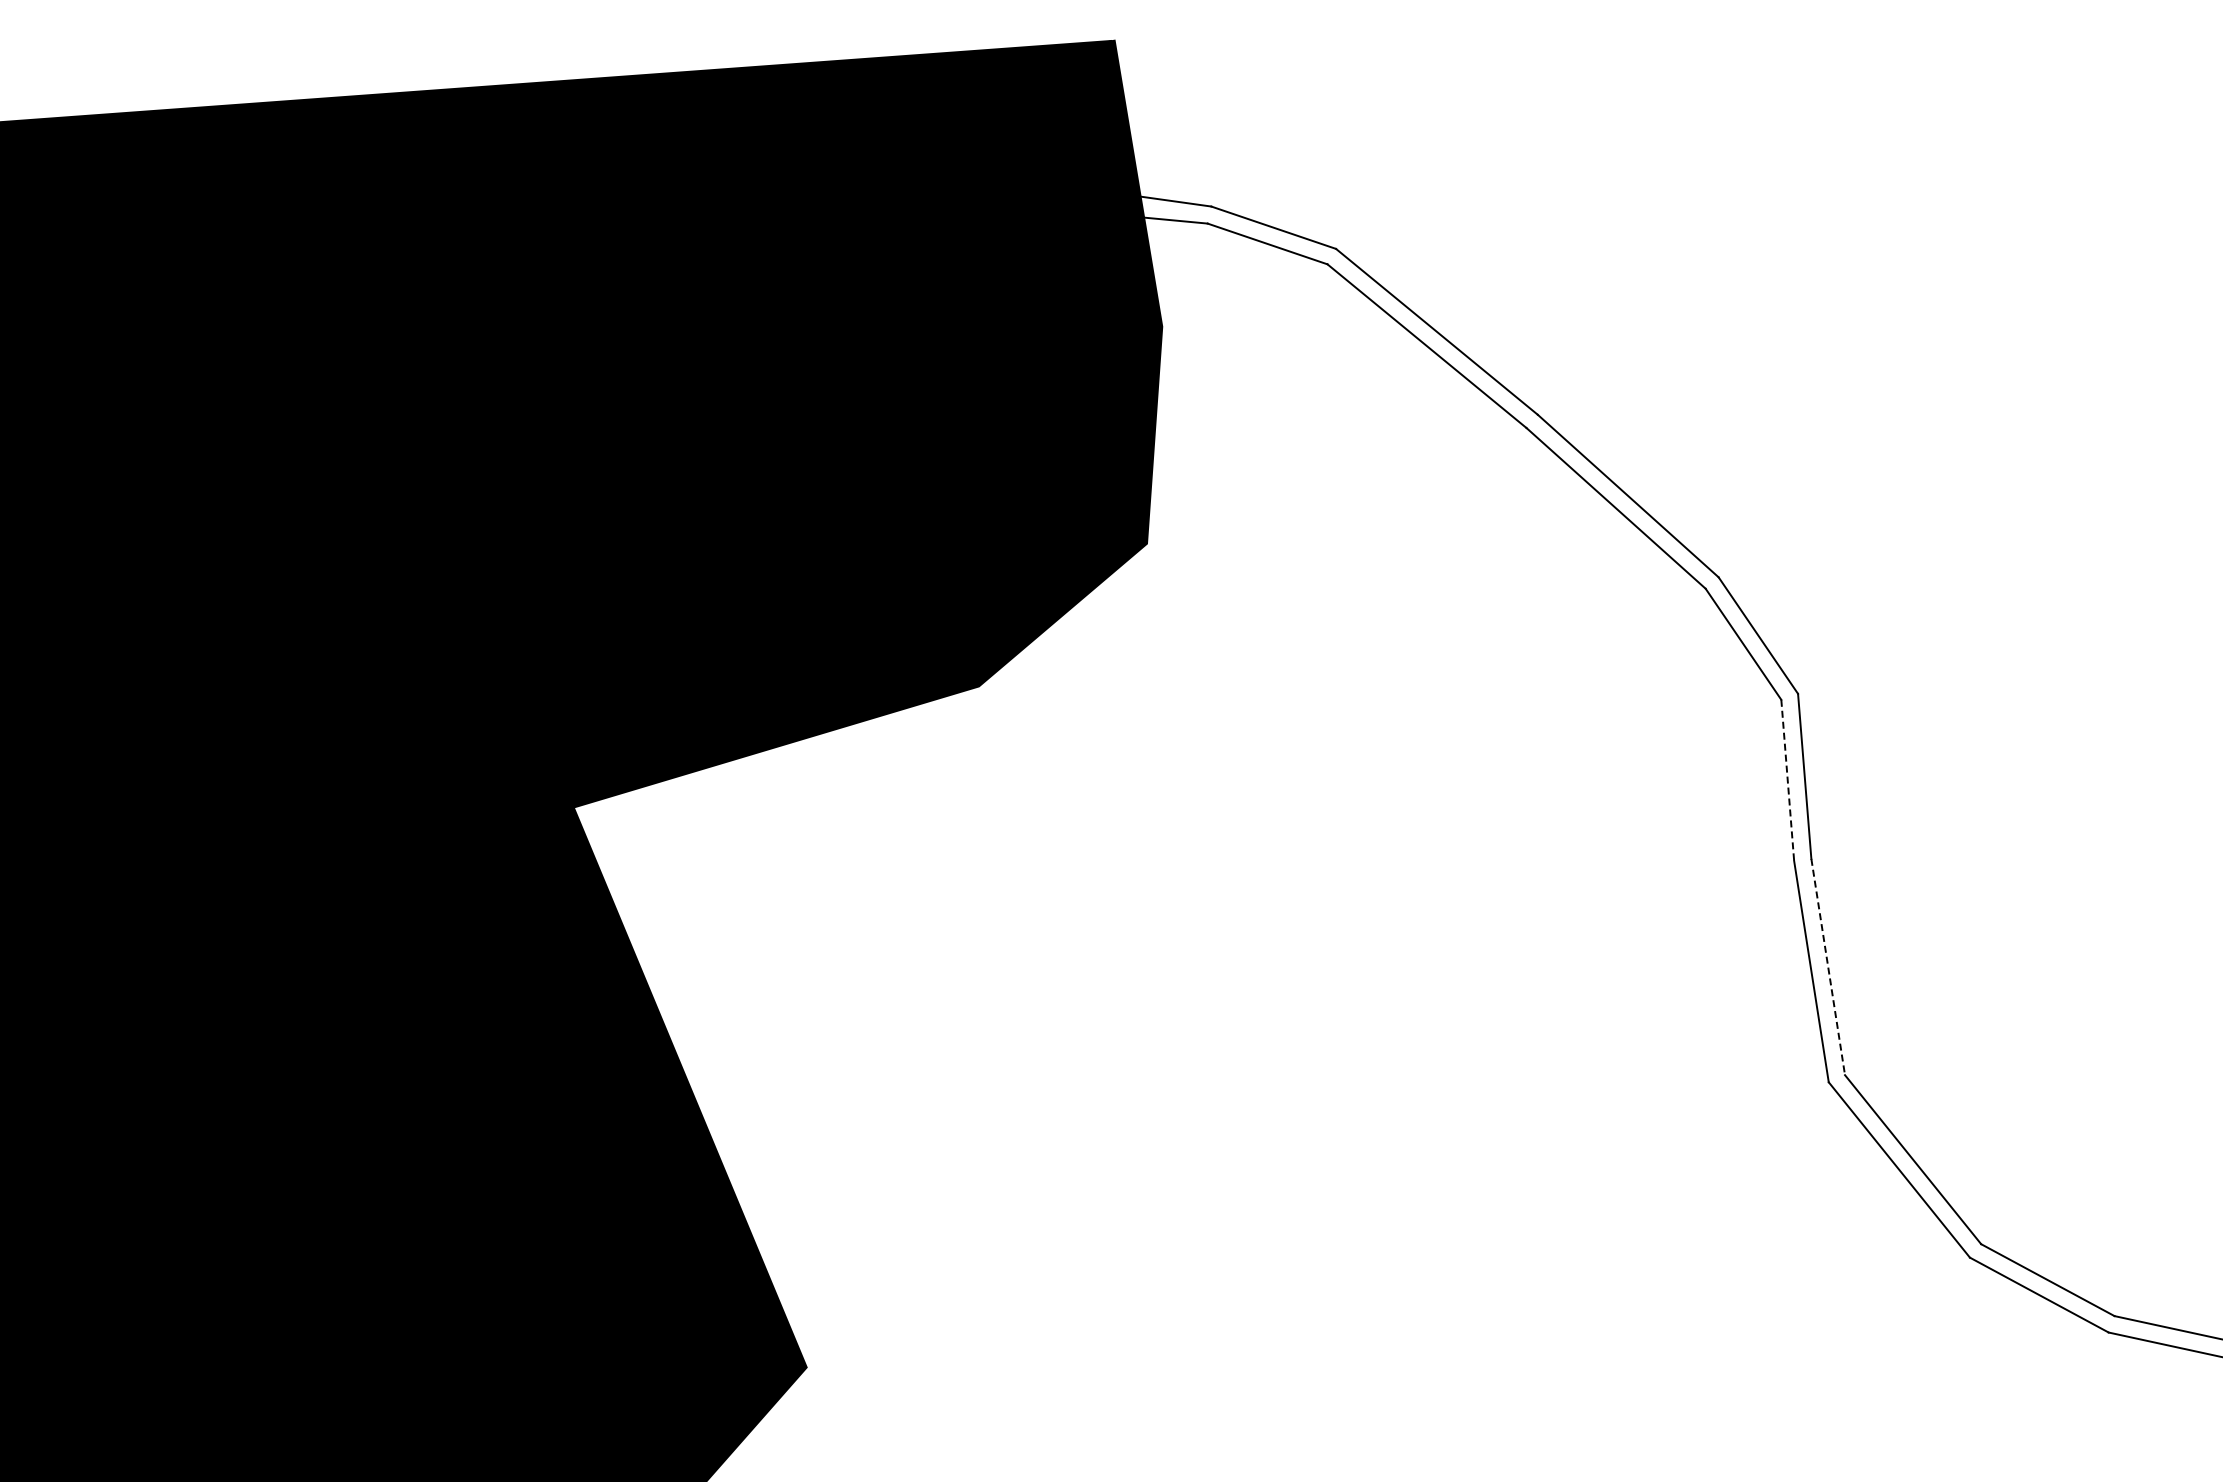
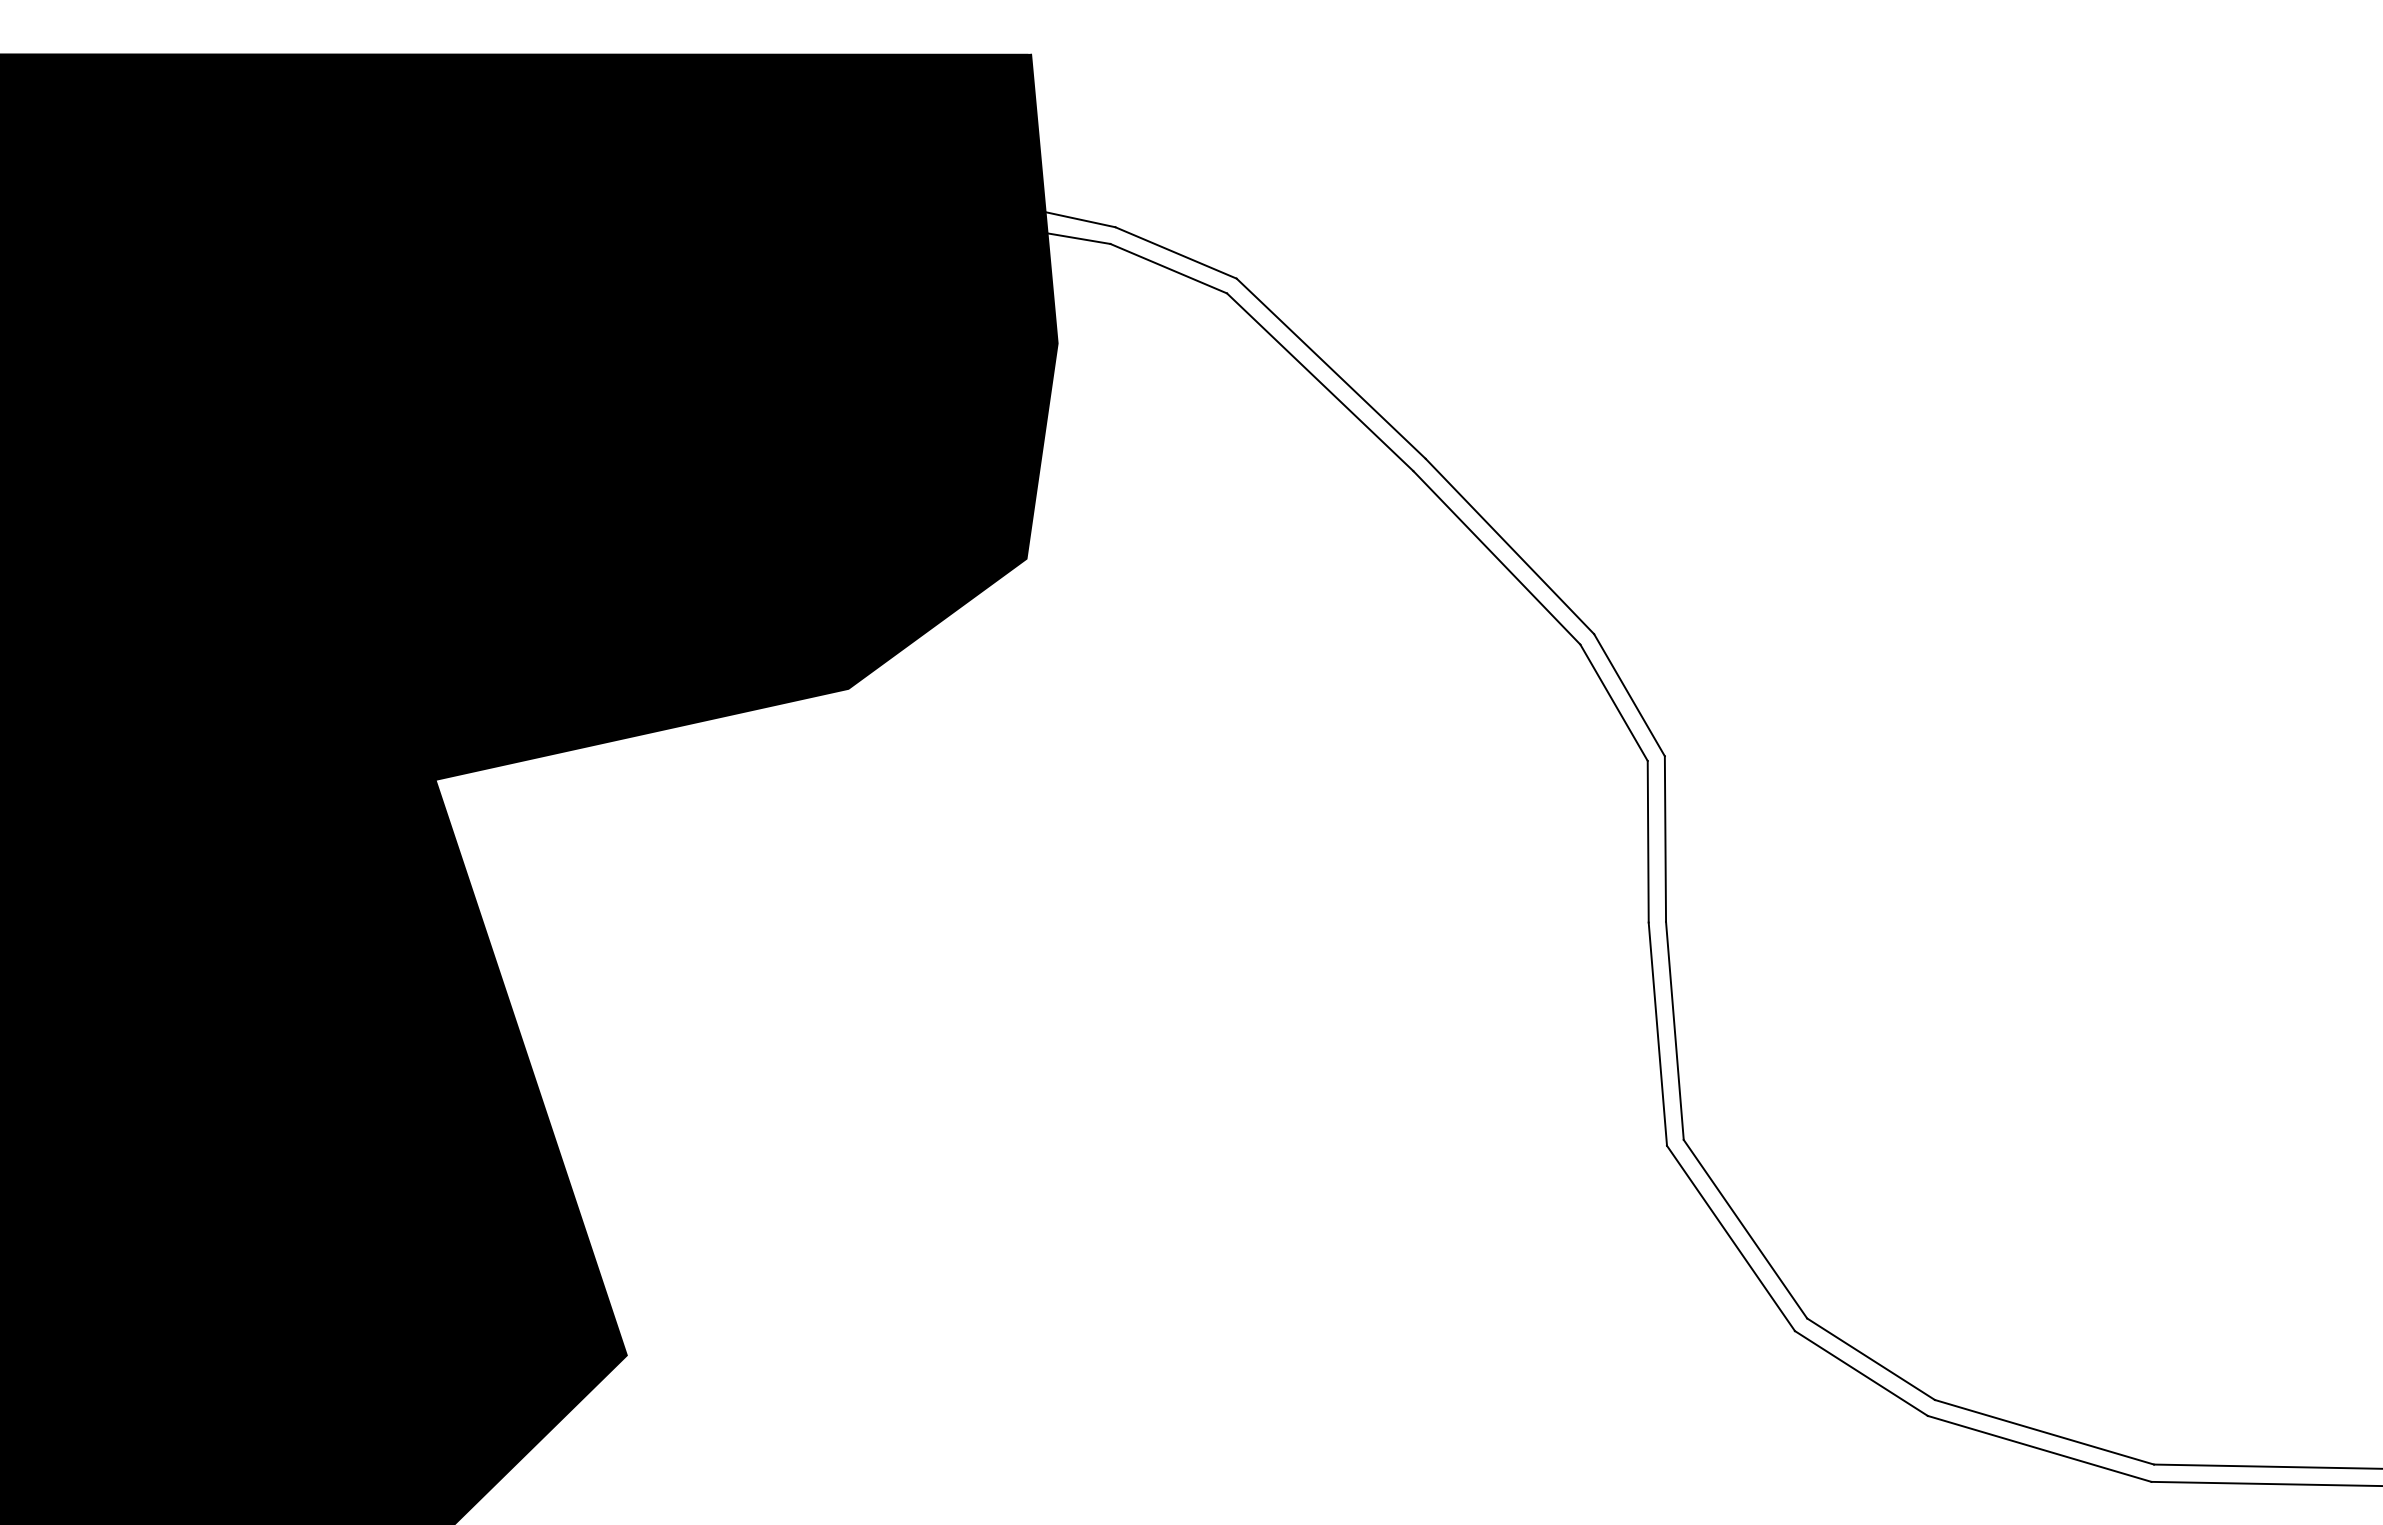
line: (1788, 780) -> (1648, 841), dashed -> solid
line: (1827, 967) -> (1674, 1031), dashed -> solid

